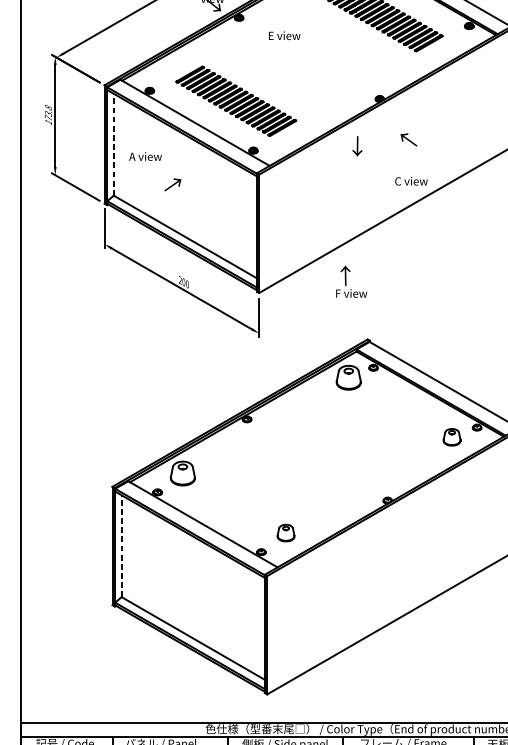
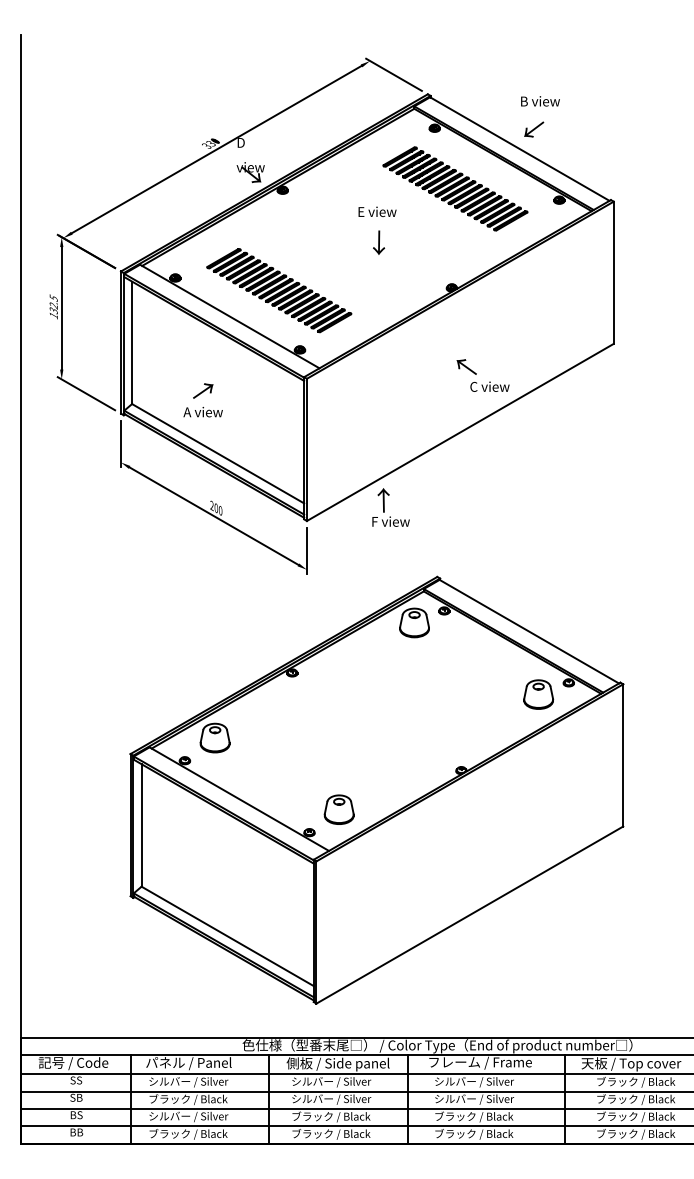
text: (284, 35) -> (377, 211), moved
text: (48, 112) -> (53, 304), 173.8 -> 132.5
text: (408, 139) -> (466, 366), moved
line: (114, 144) -> (132, 342), dashed -> solid
text: (357, 146) -> (379, 242), moved
text: (144, 156) -> (202, 412), moved
text: (351, 281) -> (390, 507), moved
part: (451, 437) -> (538, 694), size x1.43
part: (285, 532) -> (338, 809), size x1.43
line: (121, 545) -> (141, 824), dashed -> solid

